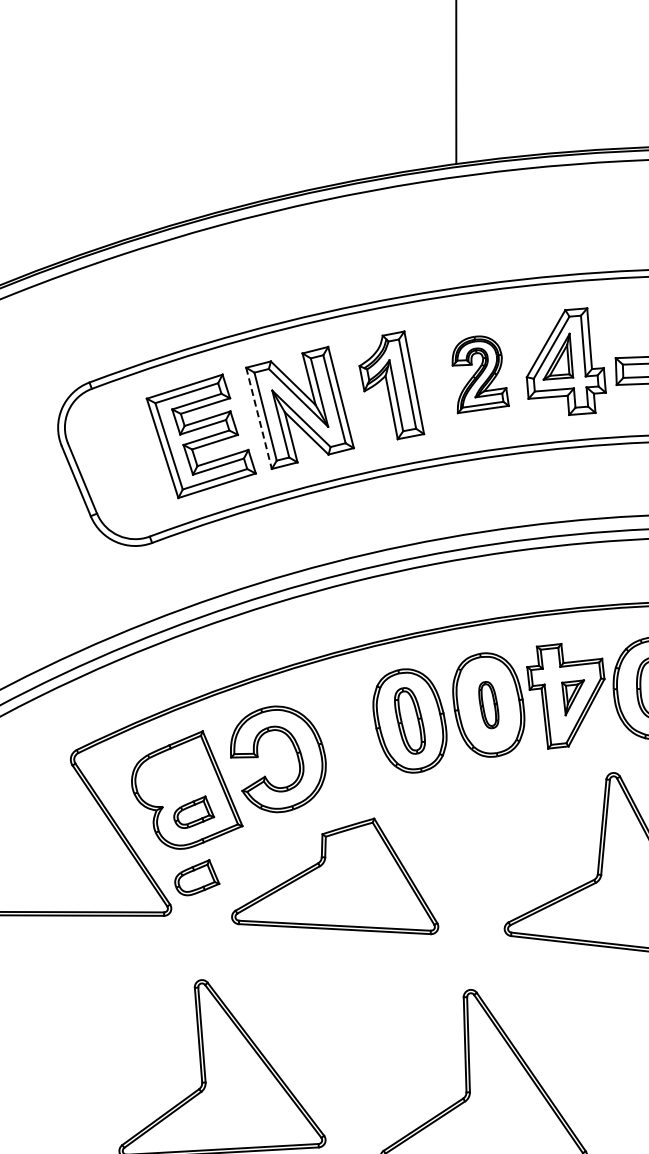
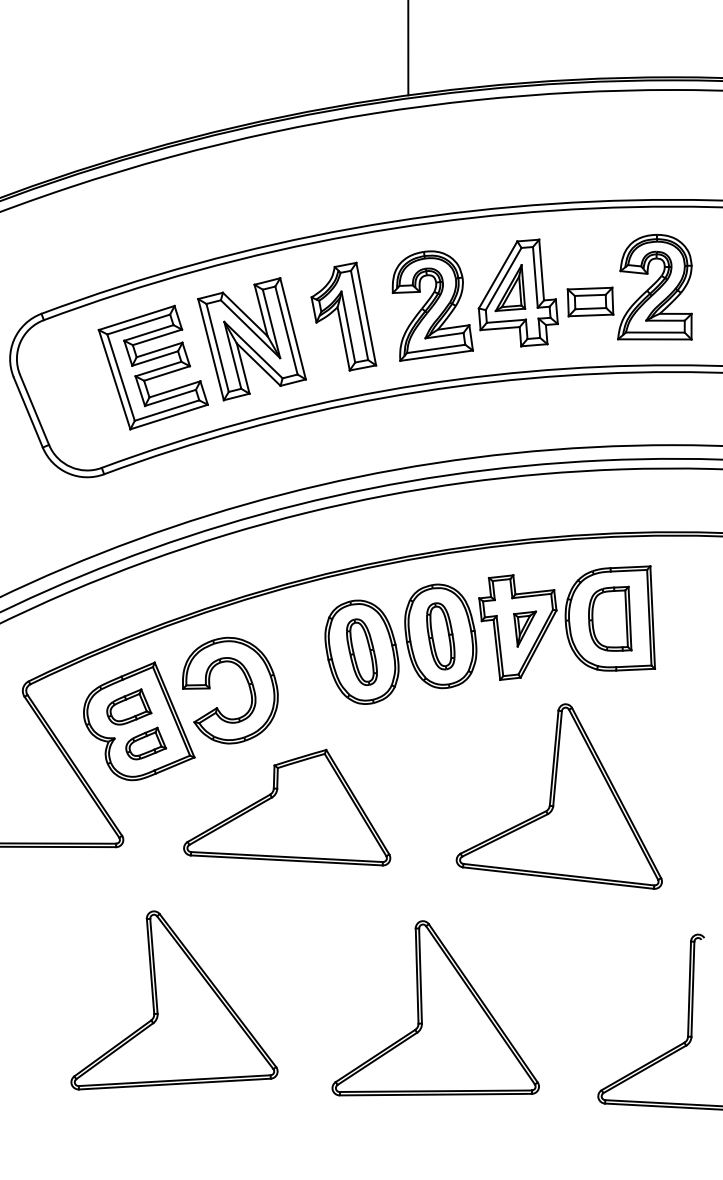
part: (480, 374) -> (432, 305), size x1.43
line: (259, 419) -> (211, 350), dashed -> solid
part: (488, 705) -> (440, 636), size x1.43
part: (197, 877) -> (129, 706), moved

